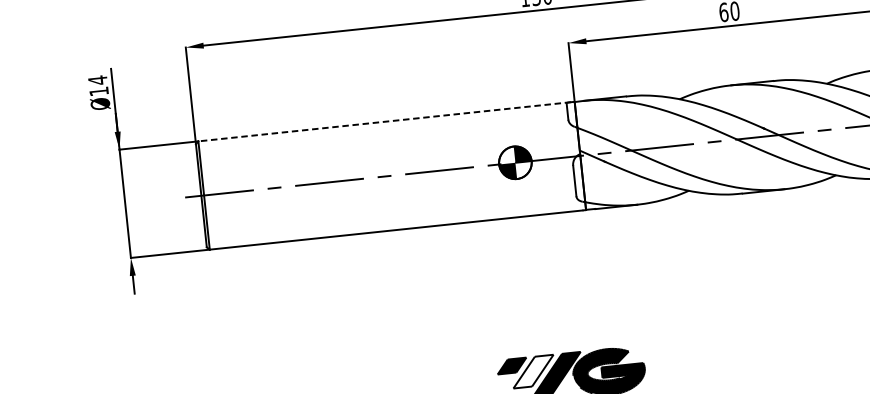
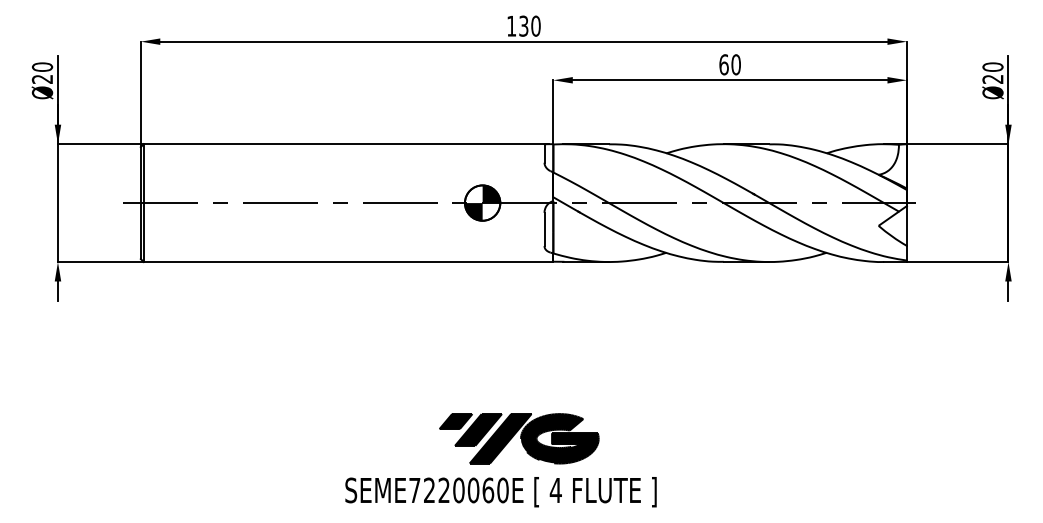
text: (98, 85) -> (42, 72), Ø14 -> Ø20
line: (384, 122) -> (346, 144), dashed -> solid
fill: (533, 371) -> (478, 429), added

